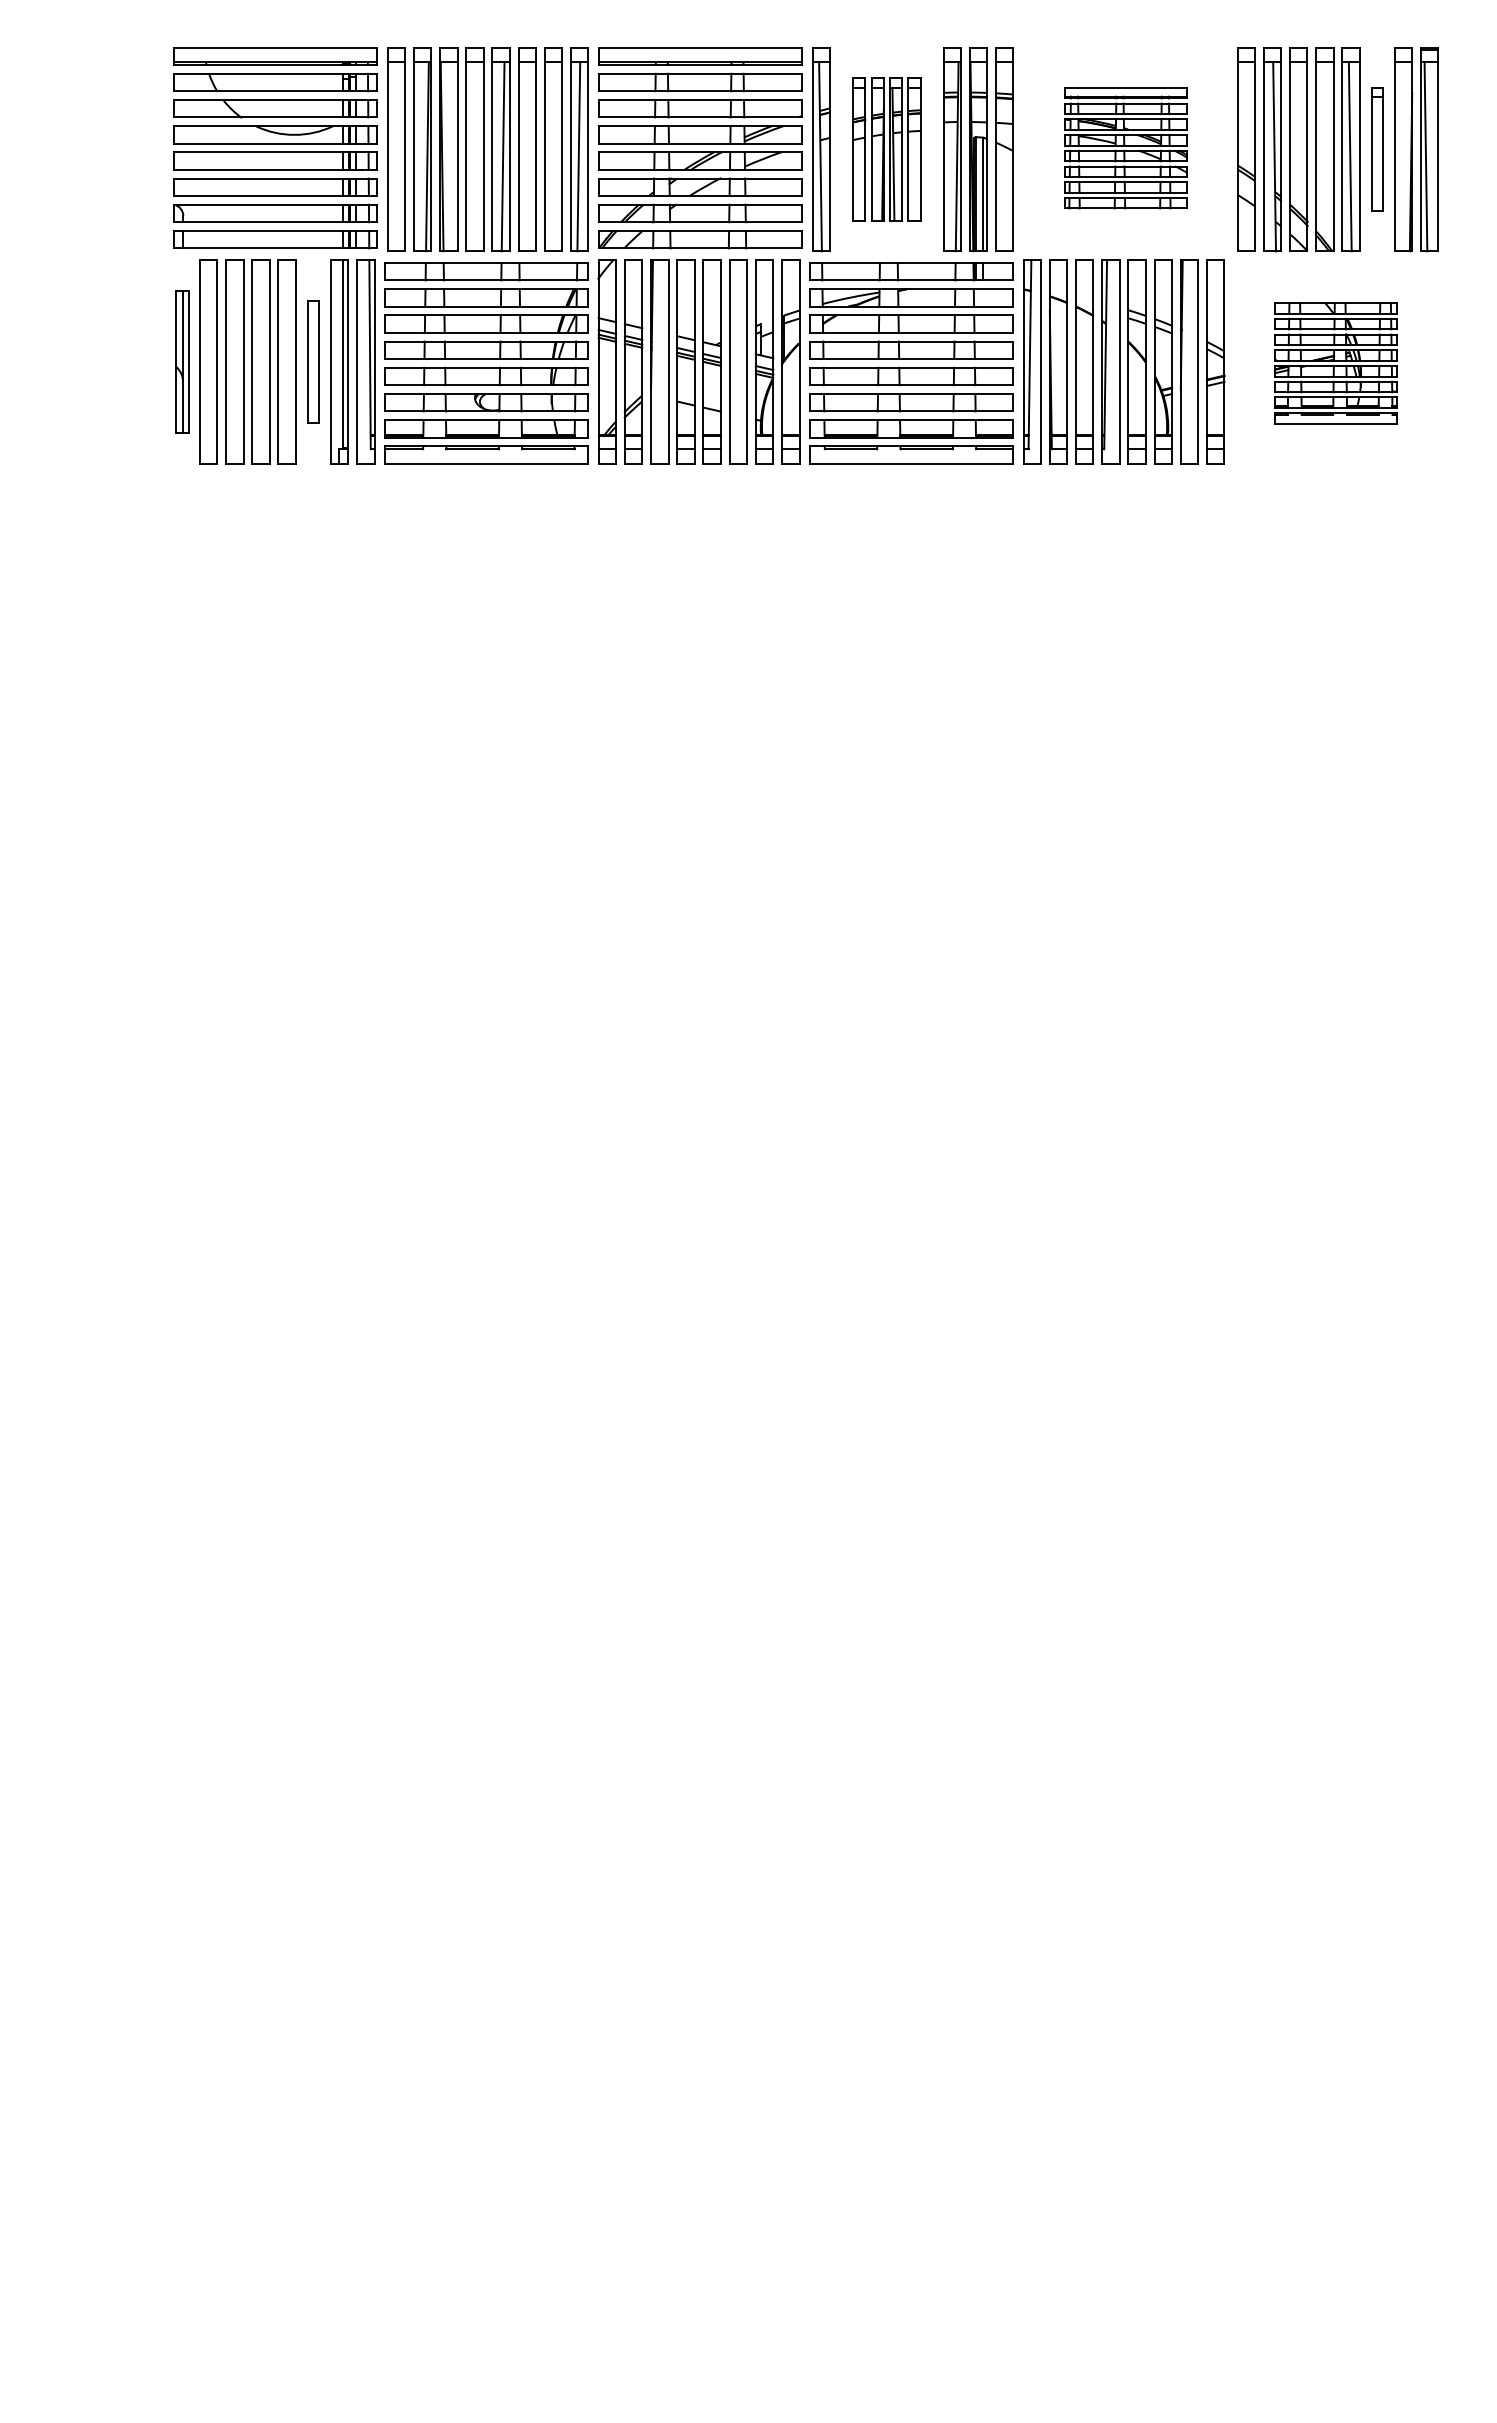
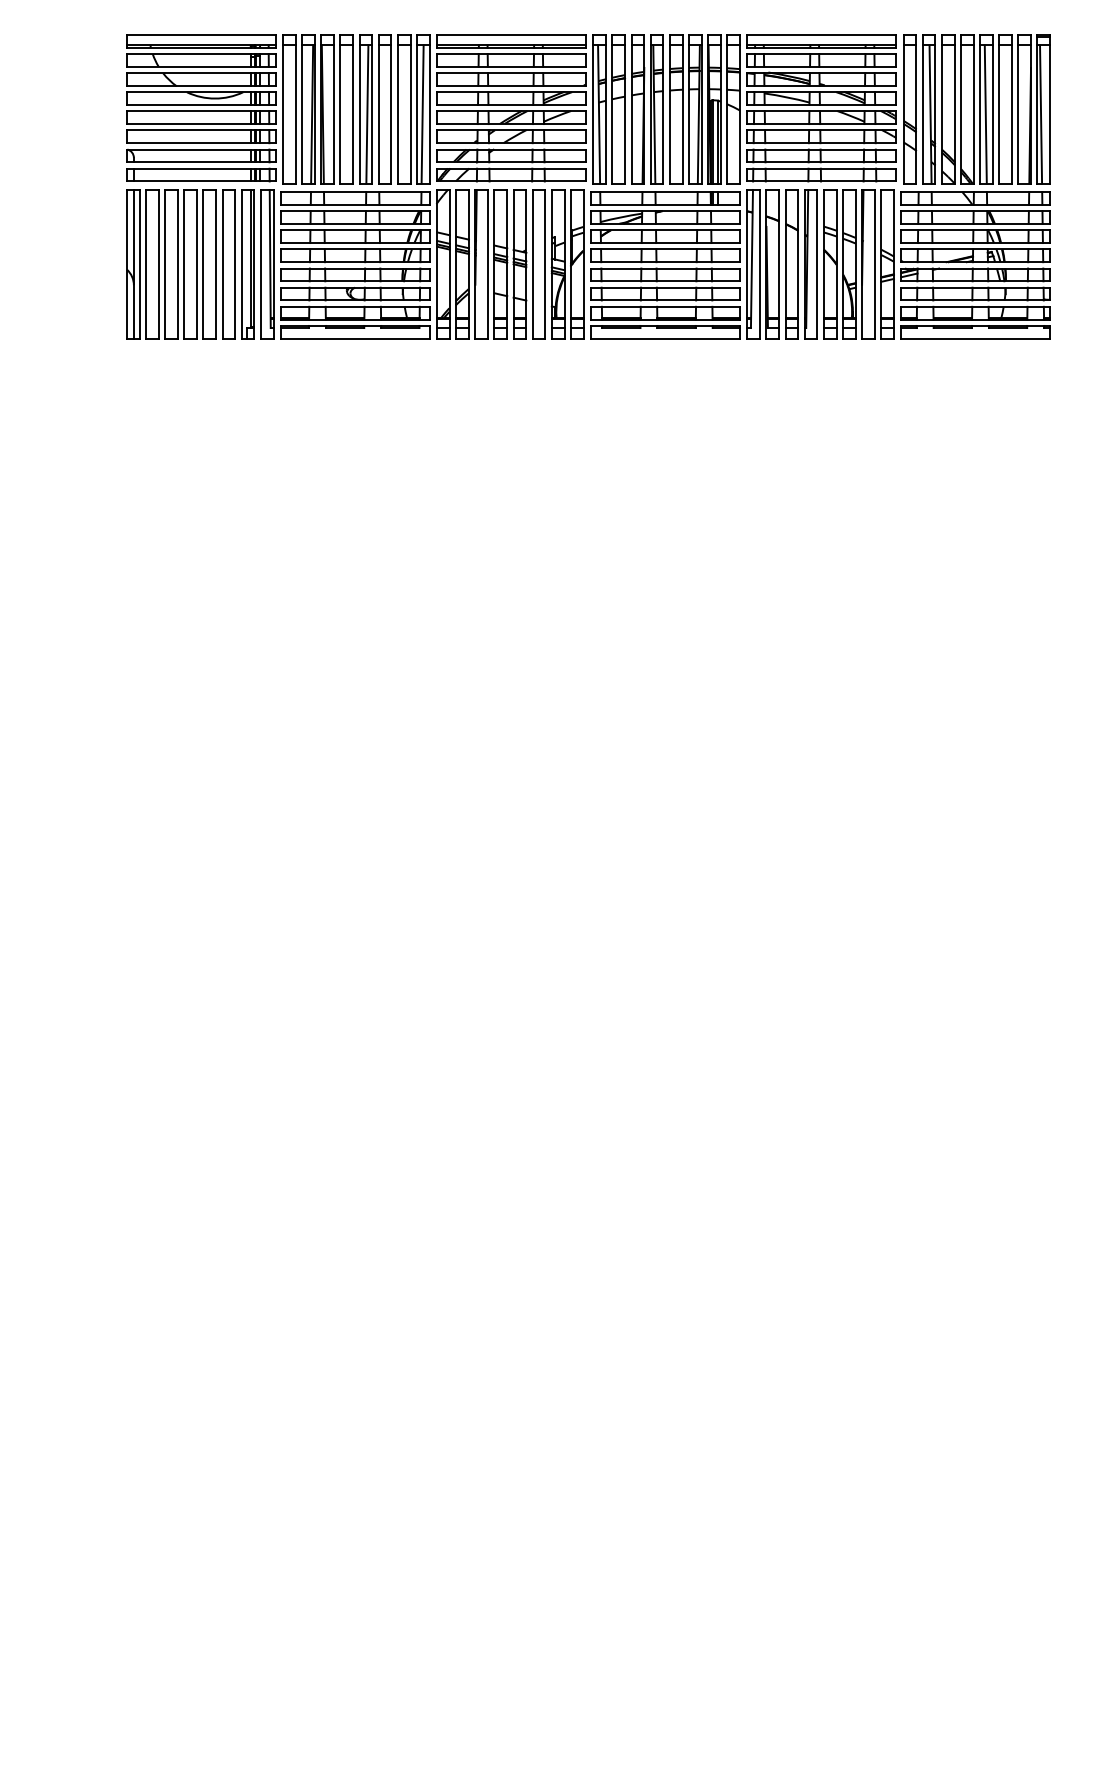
part: (1125, 148) -> (821, 108), size x1.67
part: (886, 149) -> (647, 109), size x1.43
part: (1377, 149) -> (1005, 109), size x1.67
part: (182, 361) -> (133, 264), size x1.43
part: (313, 361) -> (228, 264), size x1.67
part: (1335, 363) -> (975, 265), size x1.67

